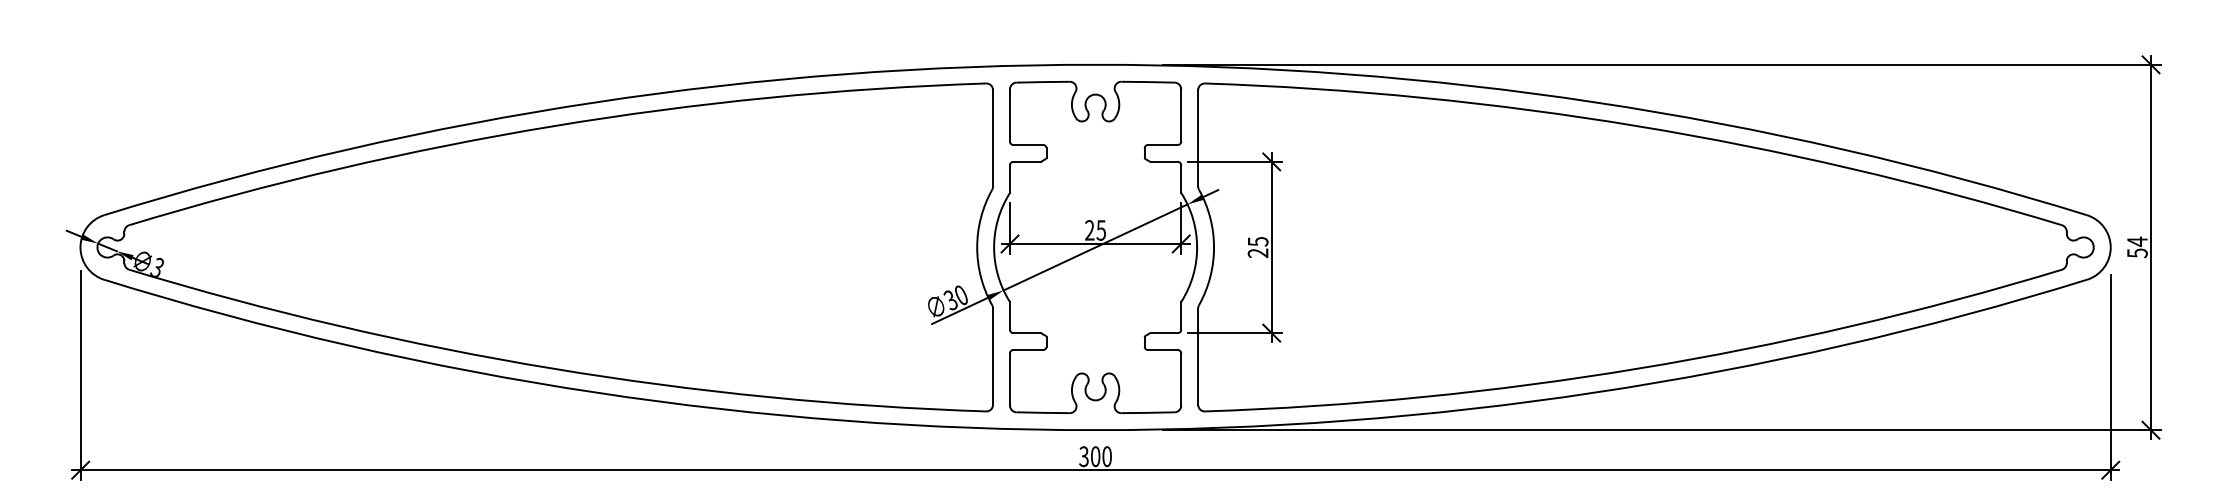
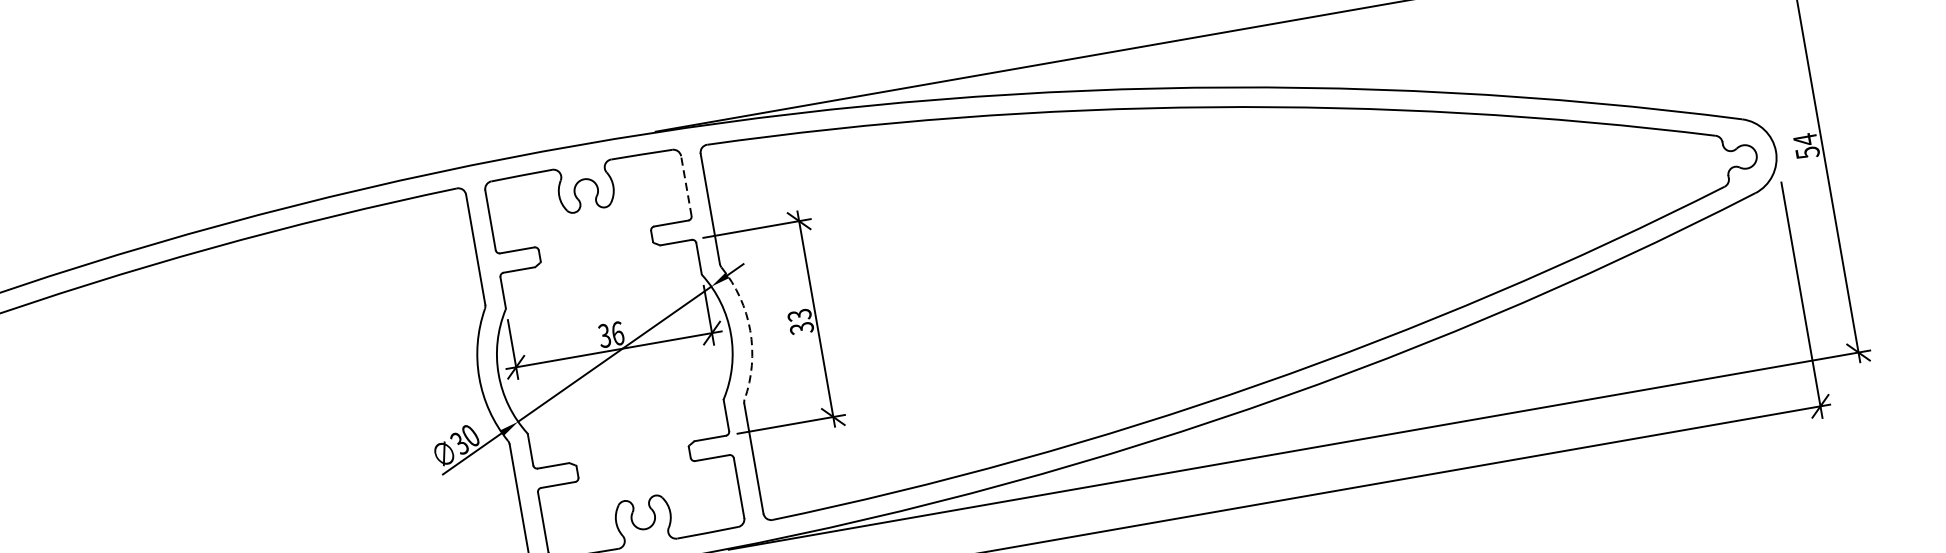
line: (1181, 114) -> (686, 184), solid -> dashed
text: (1095, 230) -> (611, 334), 25 -> 36
arc: (1214, 247) -> (750, 330), solid -> dashed
text: (1257, 247) -> (799, 321), 25 -> 33

